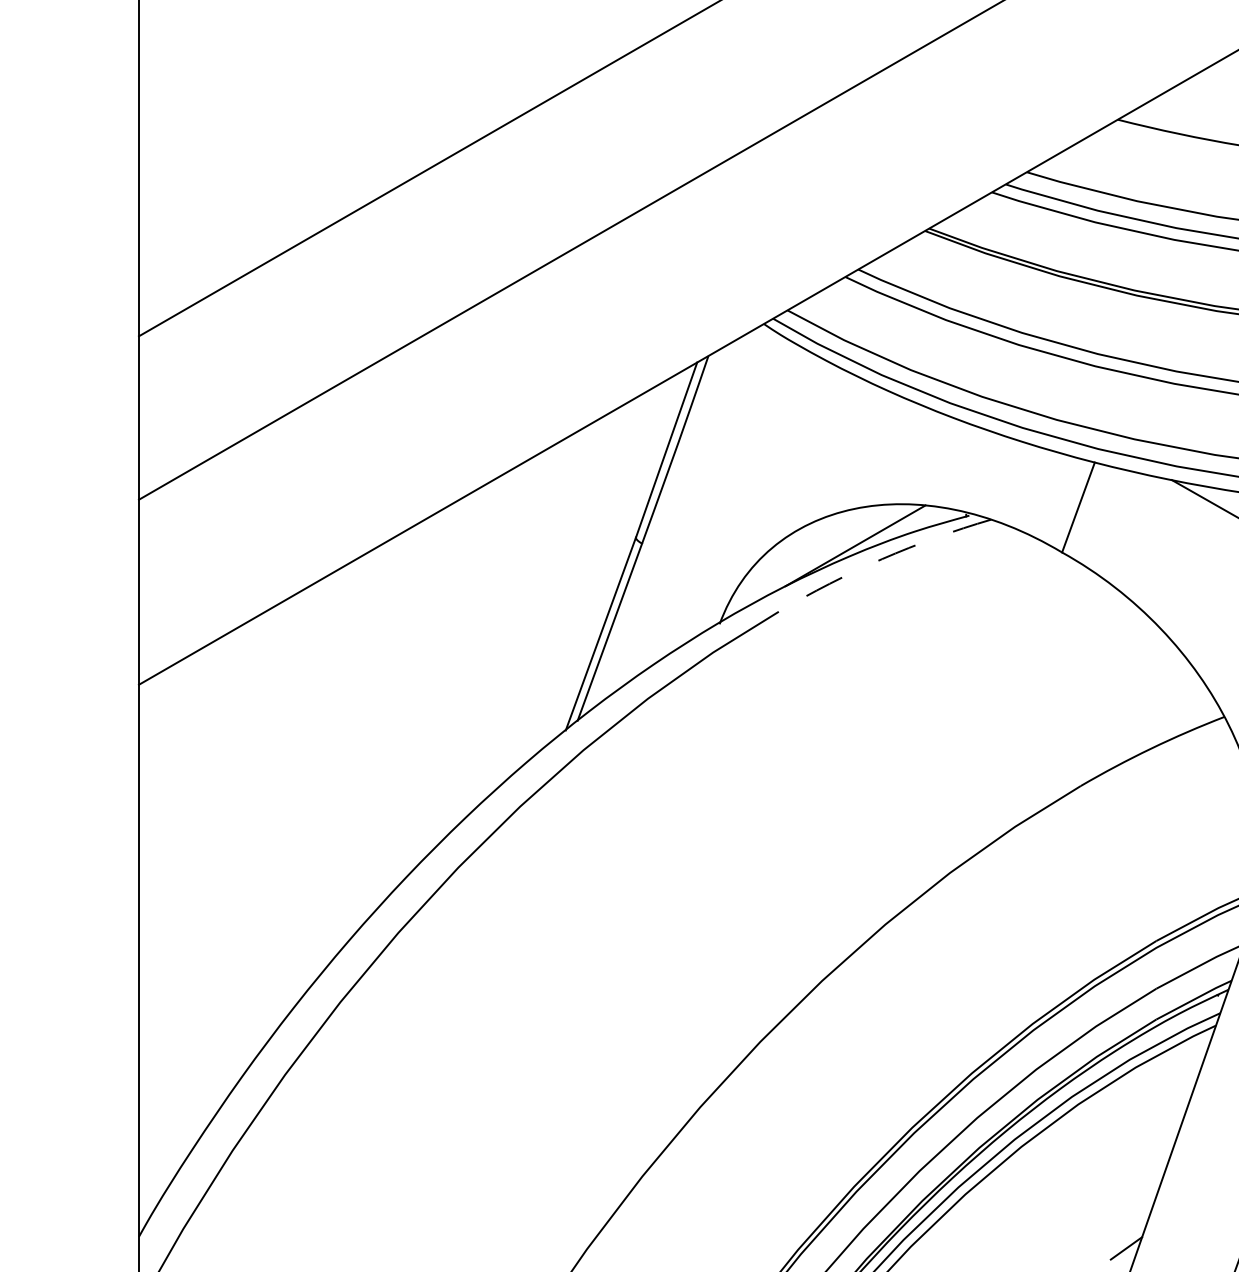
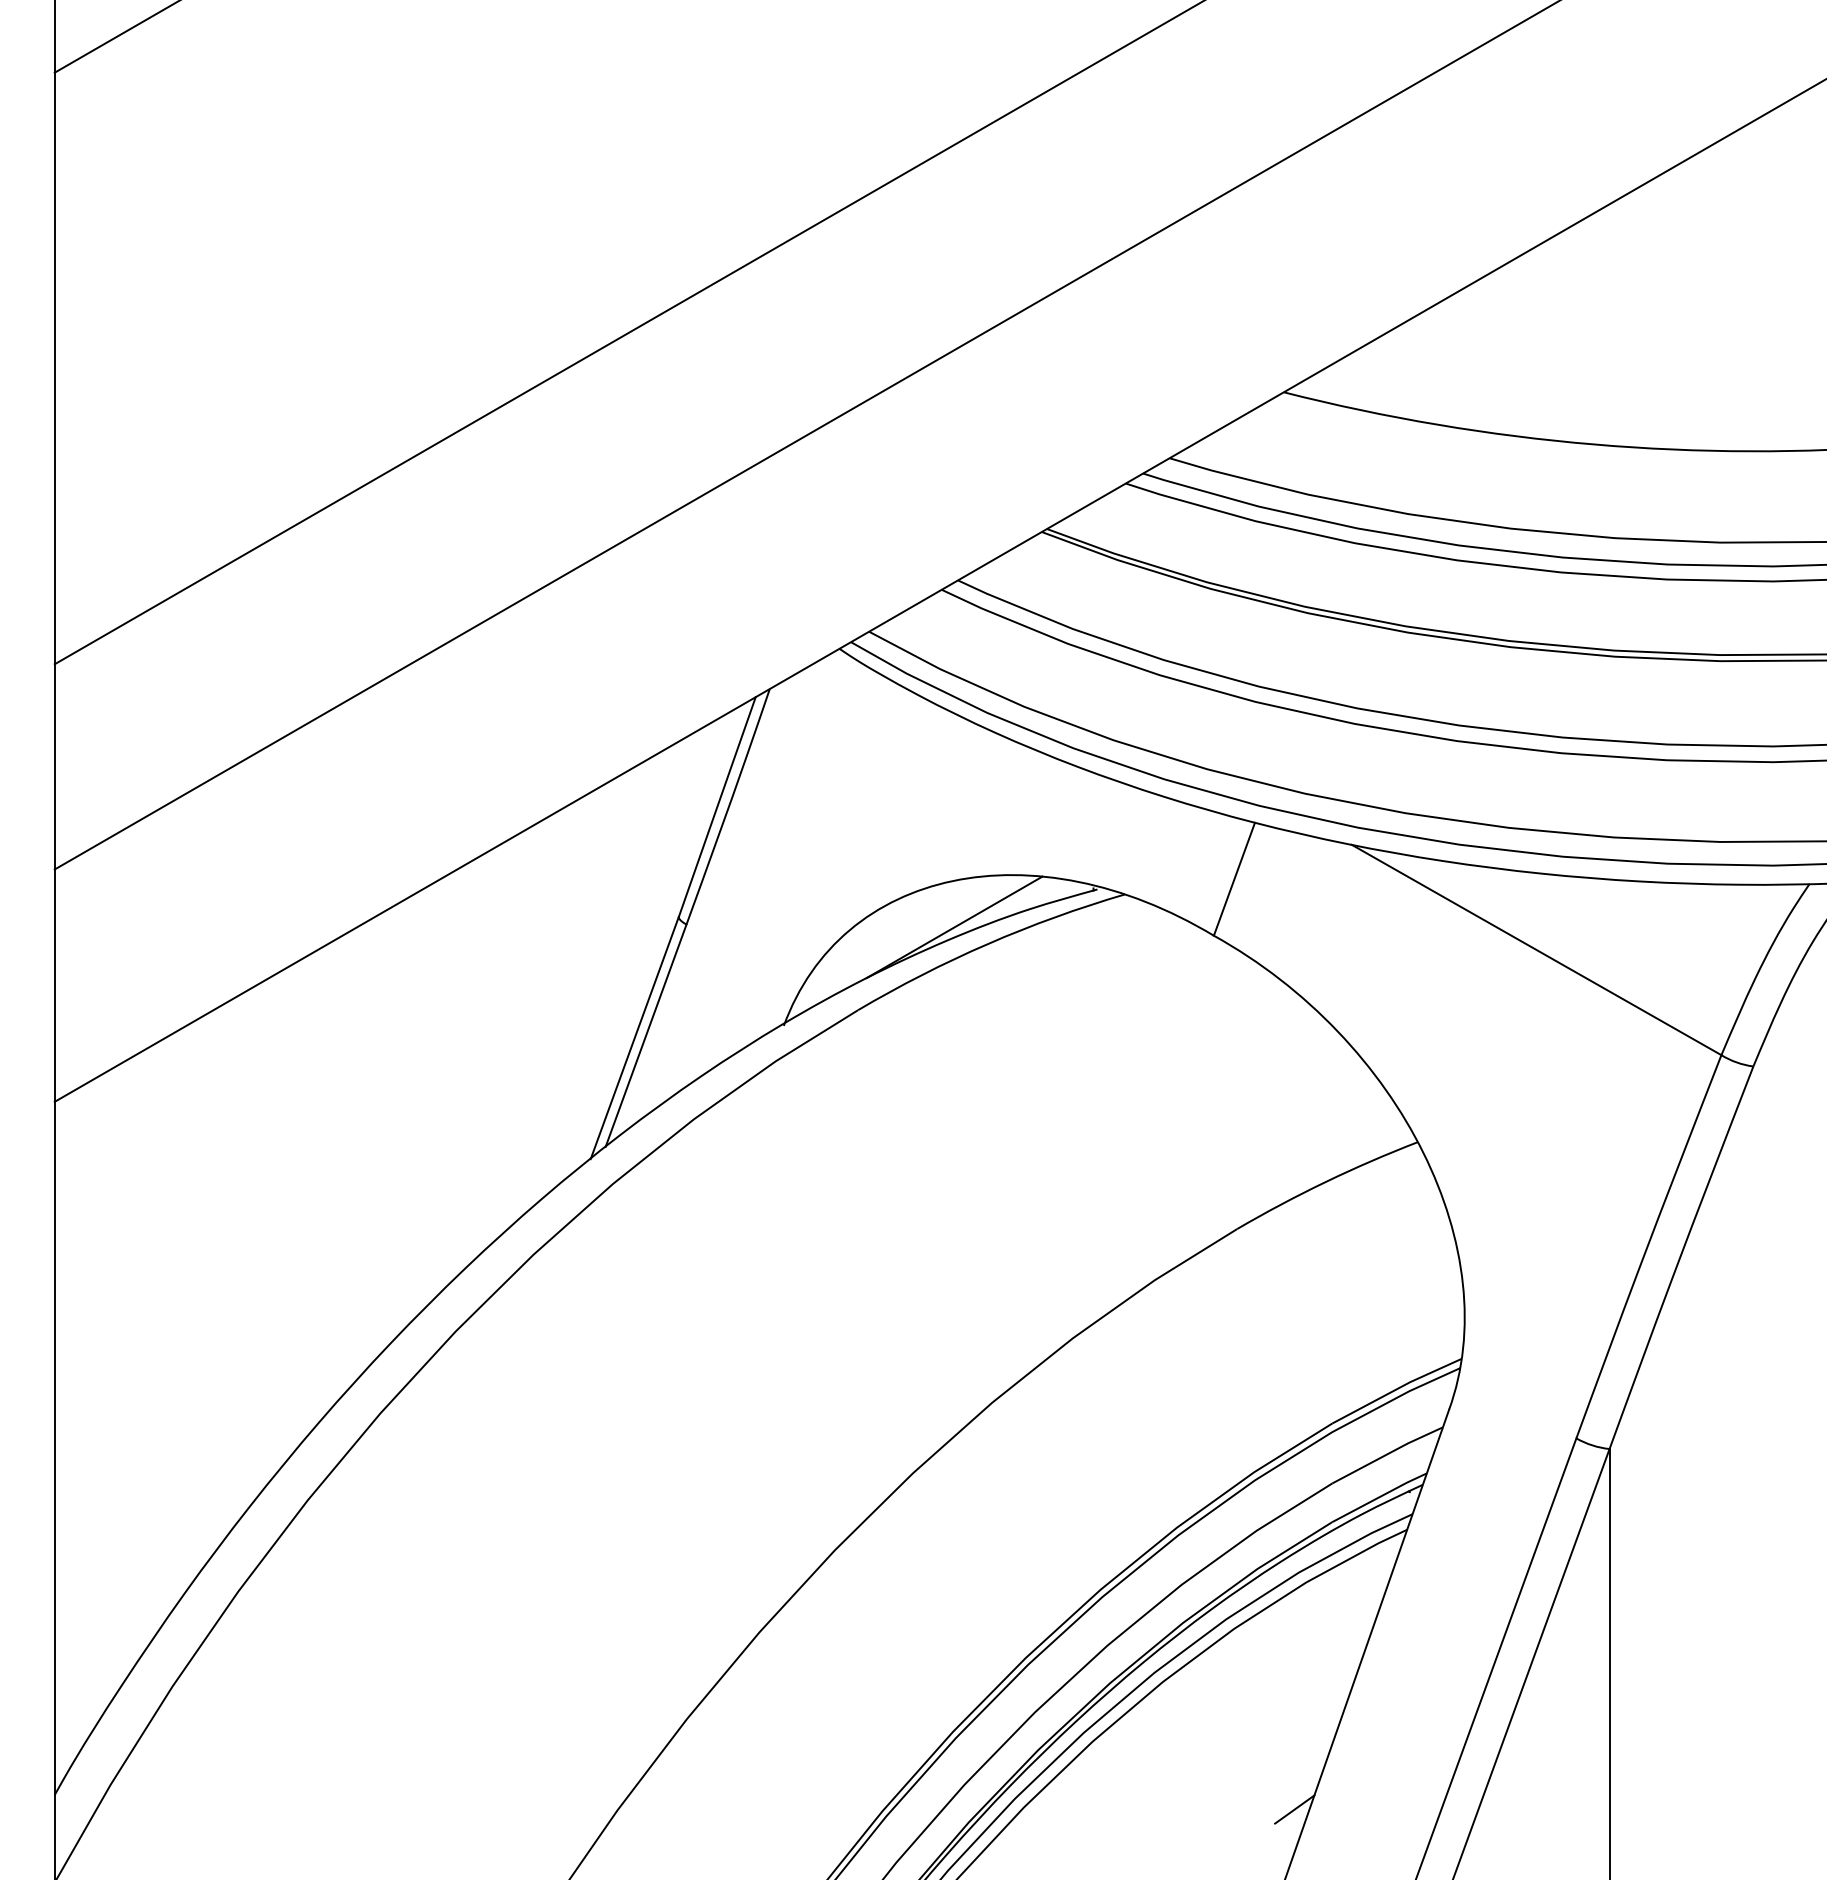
arc: (881, 559) -> (987, 944), dashed -> solid

